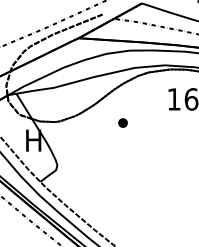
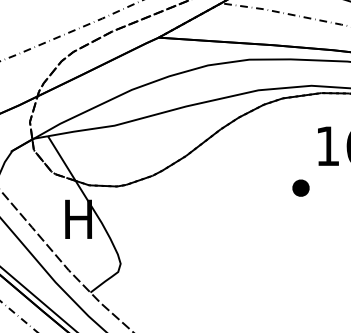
part: (122, 122) -> (300, 187), moved

